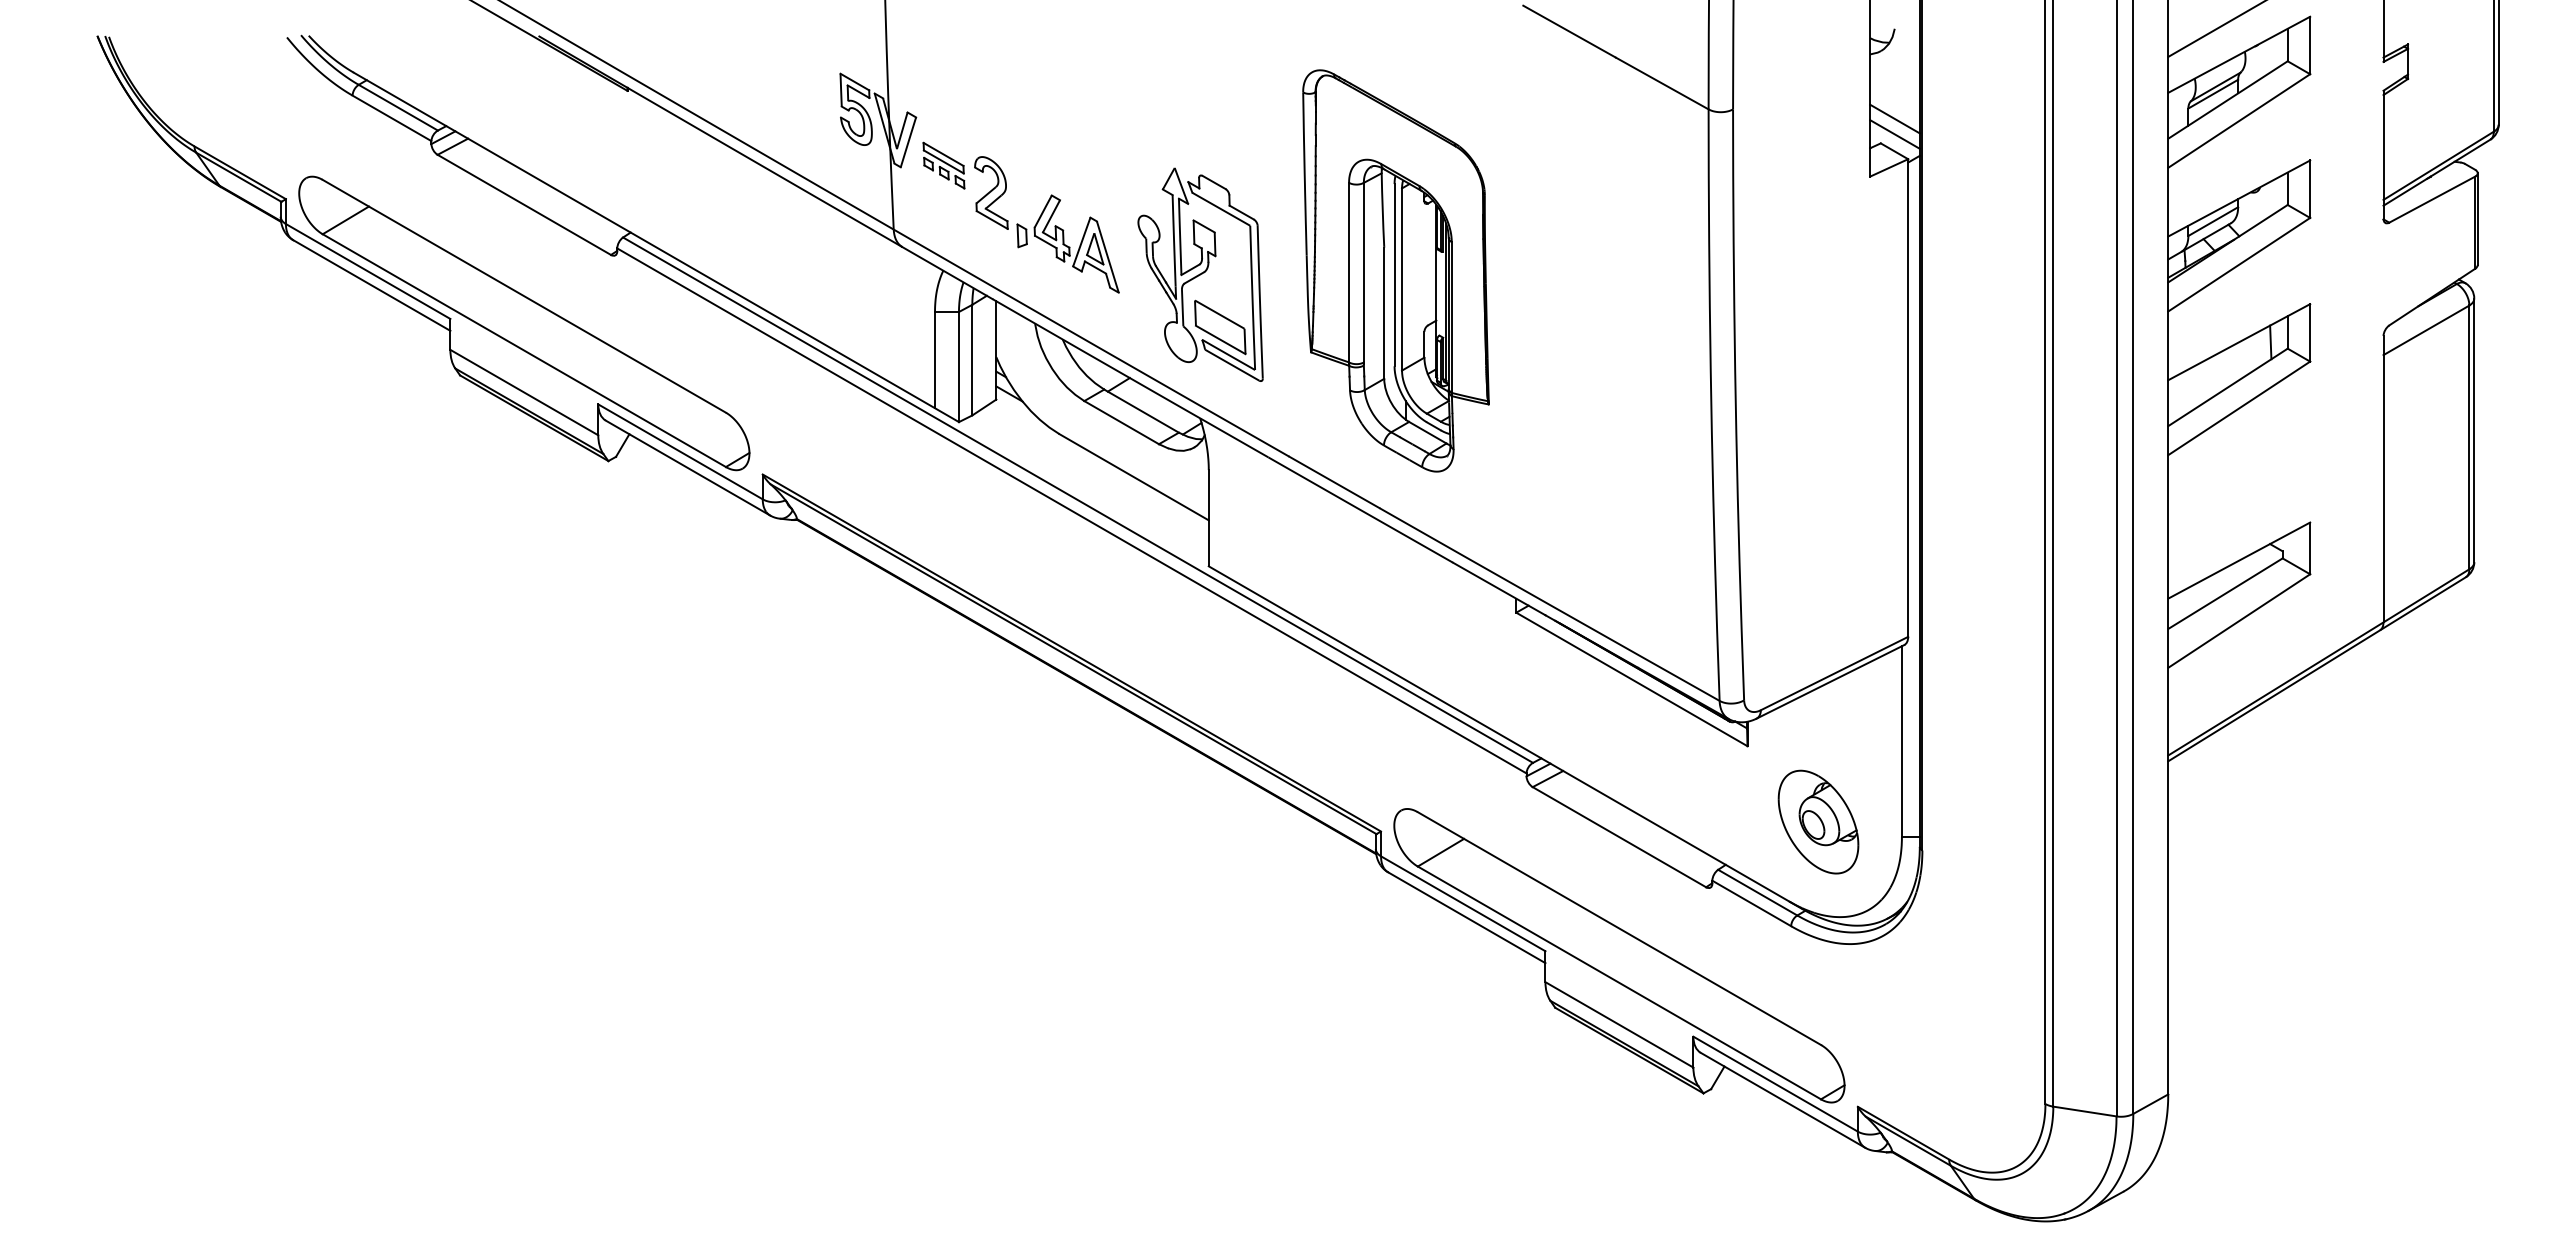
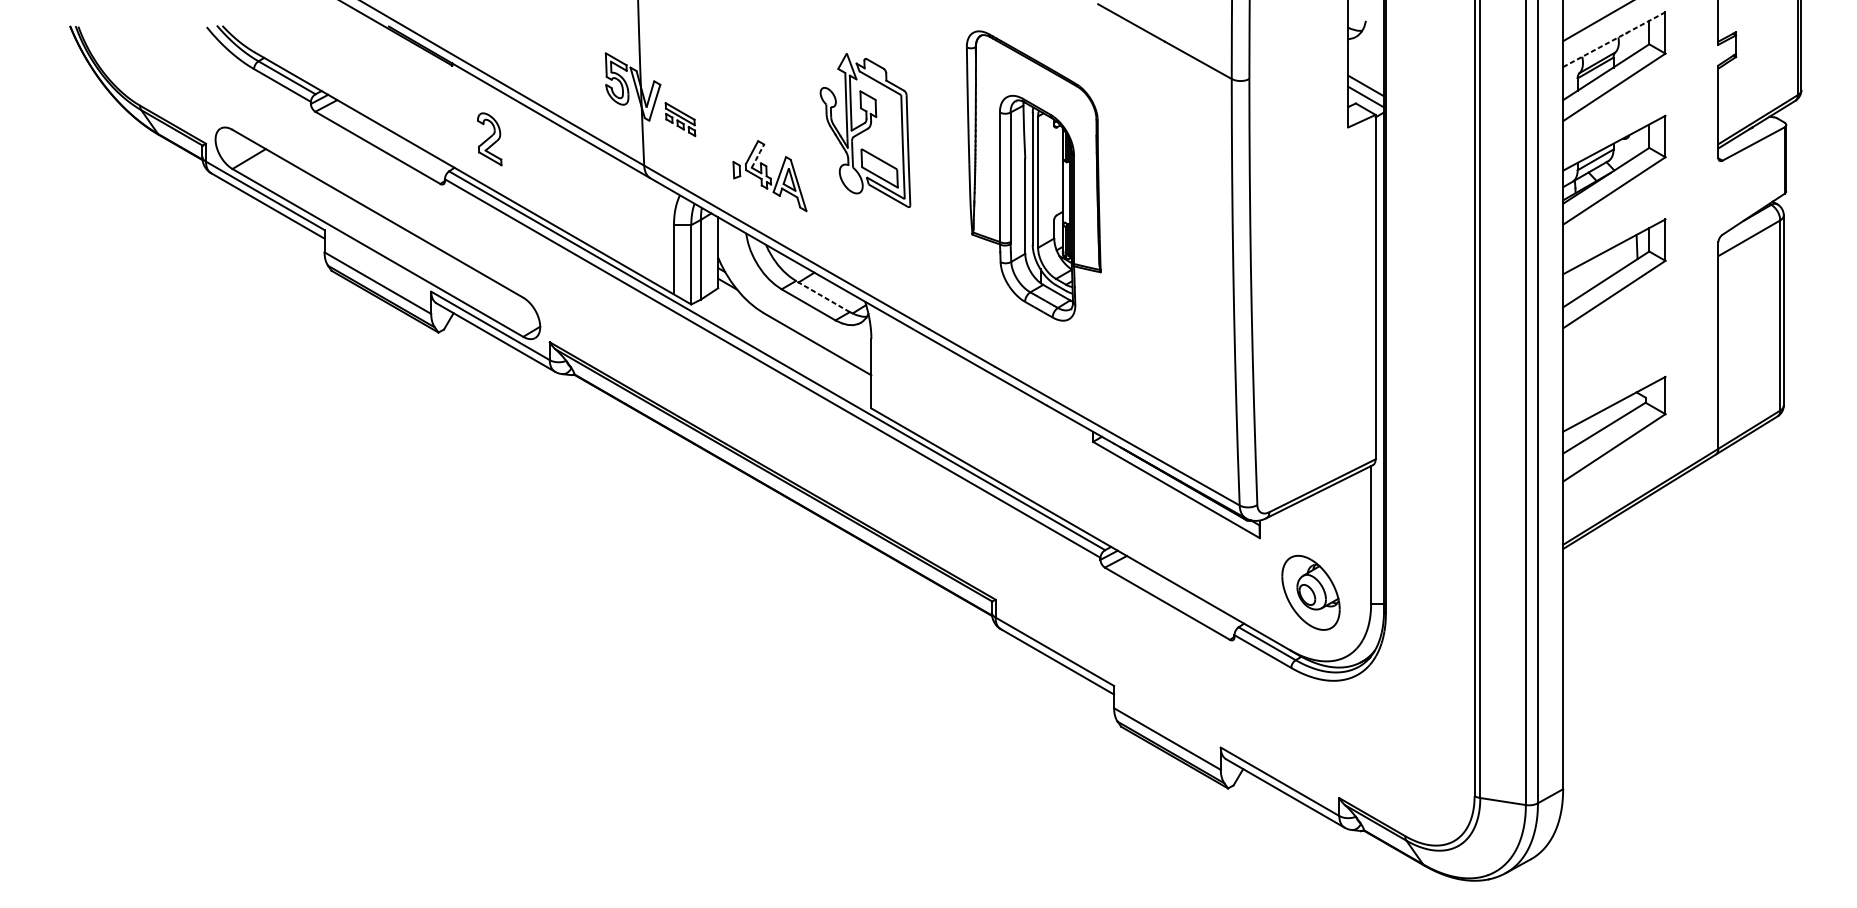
line: (2239, 54) -> (1614, 39), solid -> dashed
part: (991, 192) -> (489, 138), moved
line: (1051, 215) -> (757, 155), solid -> dashed
part: (1395, 270) -> (1033, 175), moved
part: (1200, 274) -> (865, 130), moved
line: (1141, 410) -> (822, 296), solid -> dashed
part: (1619, 955) -> (1167, 689), removed

